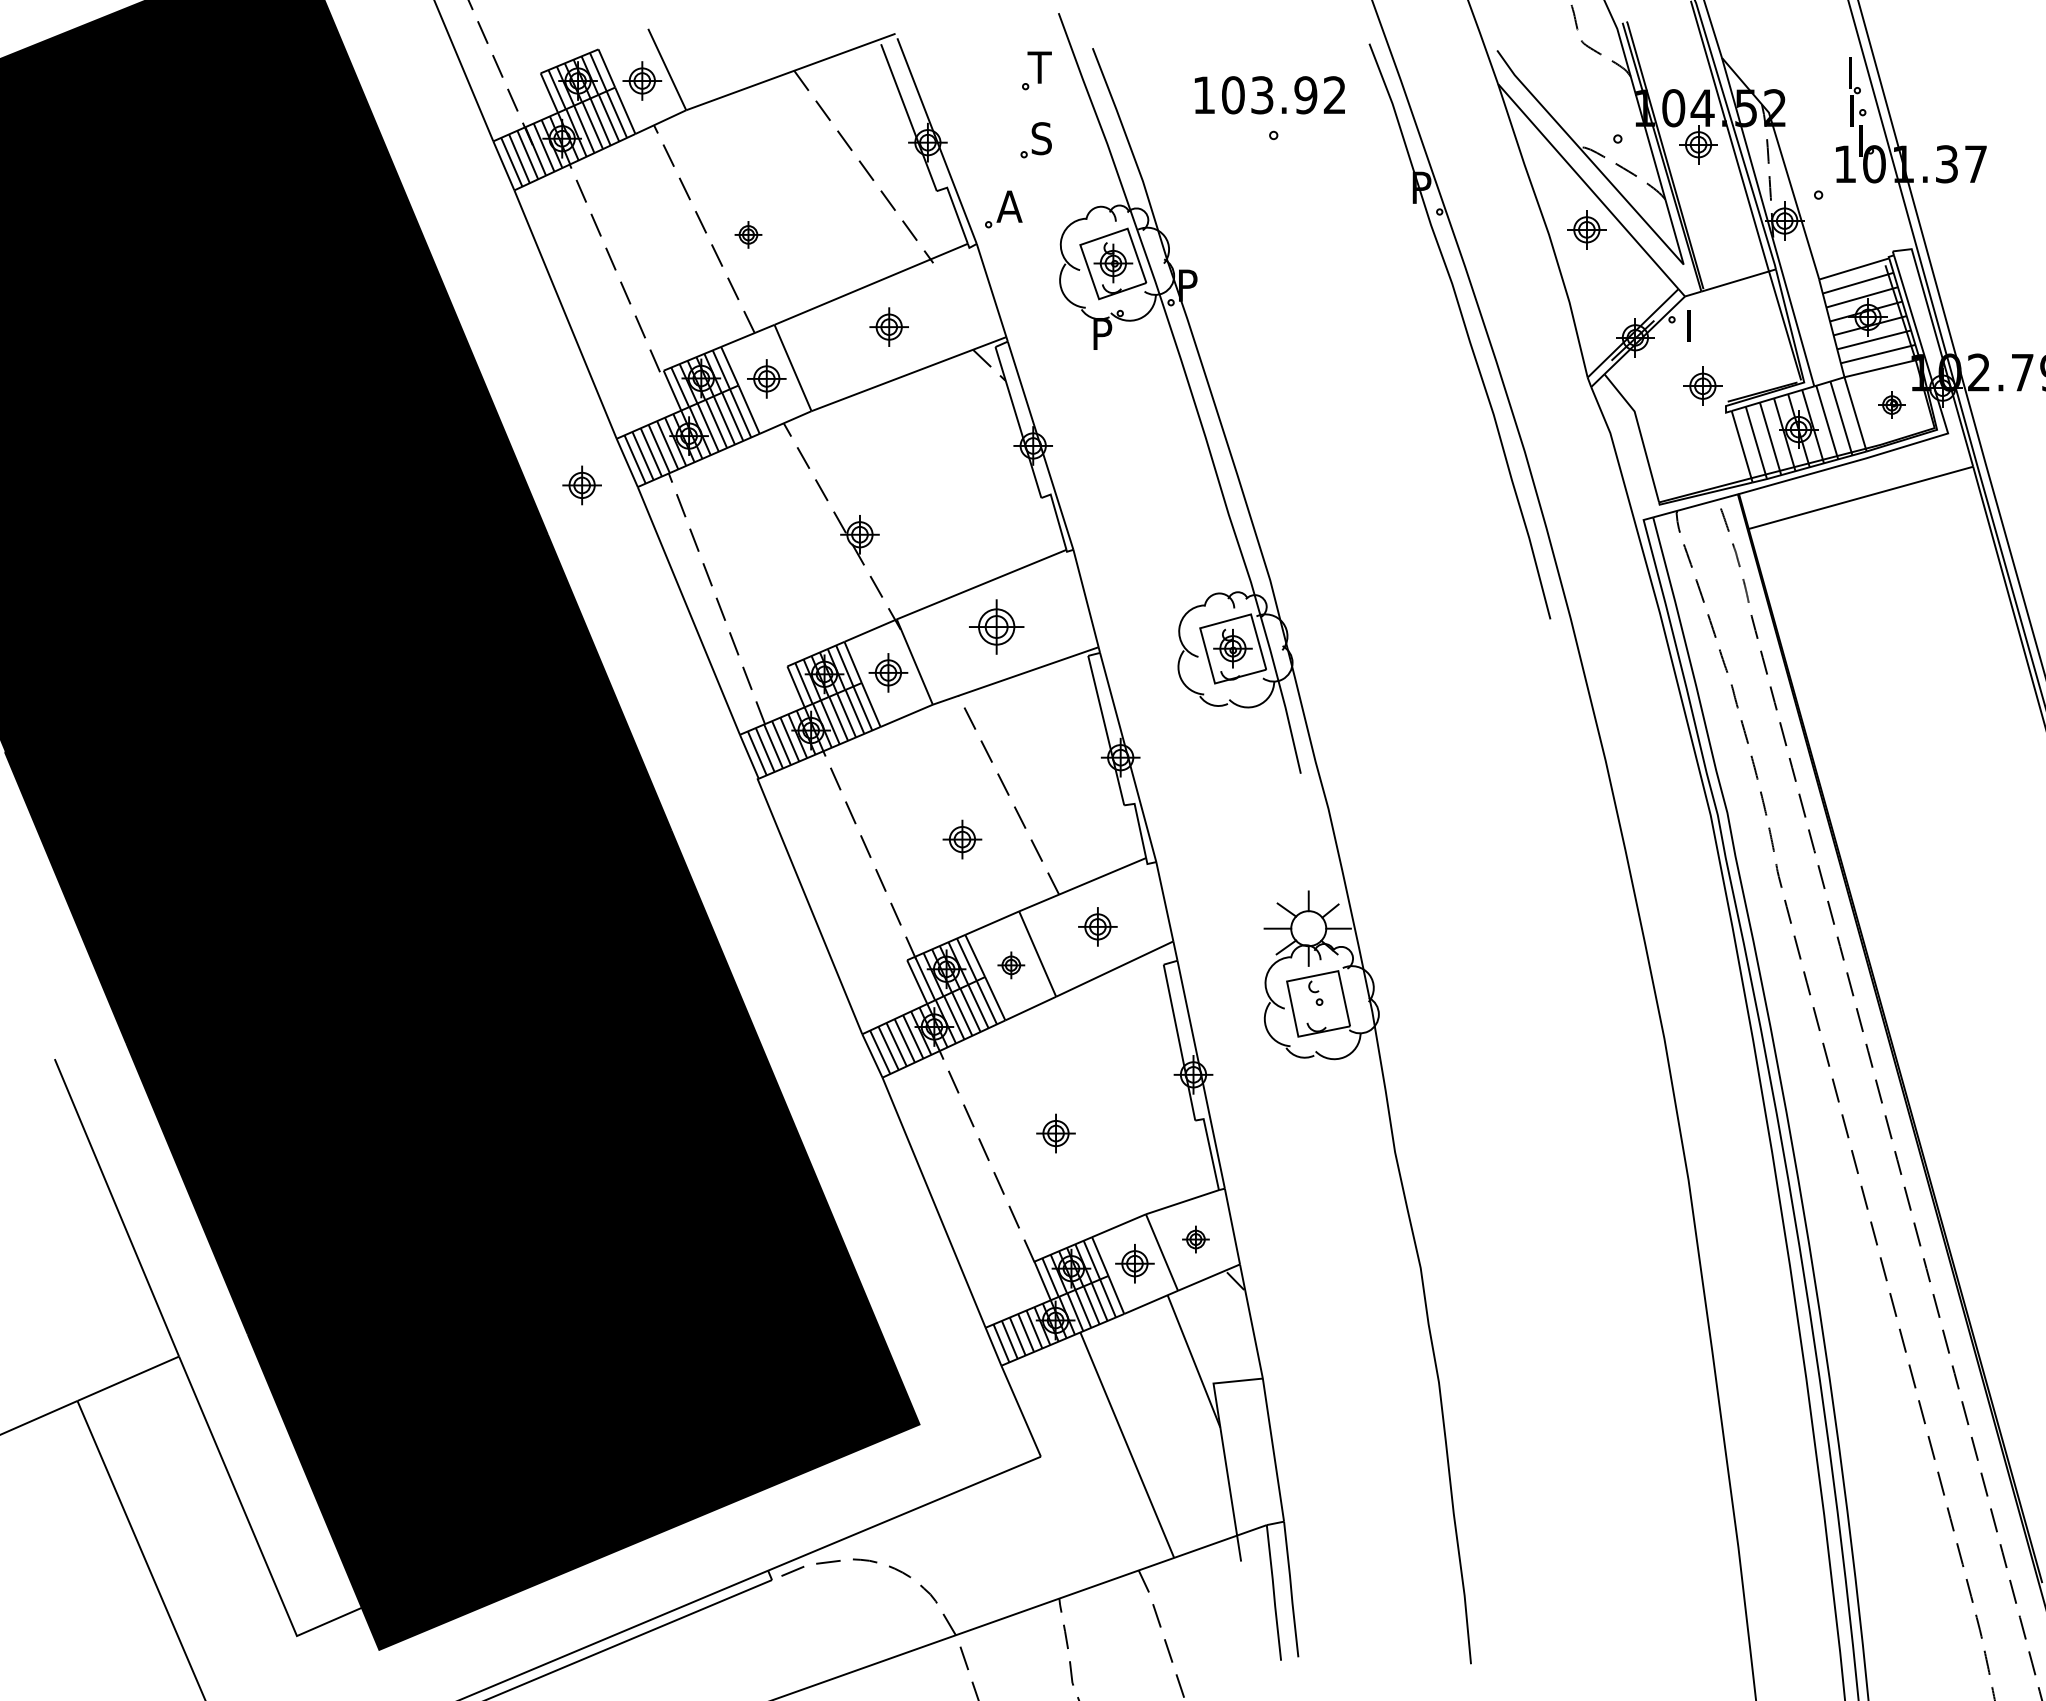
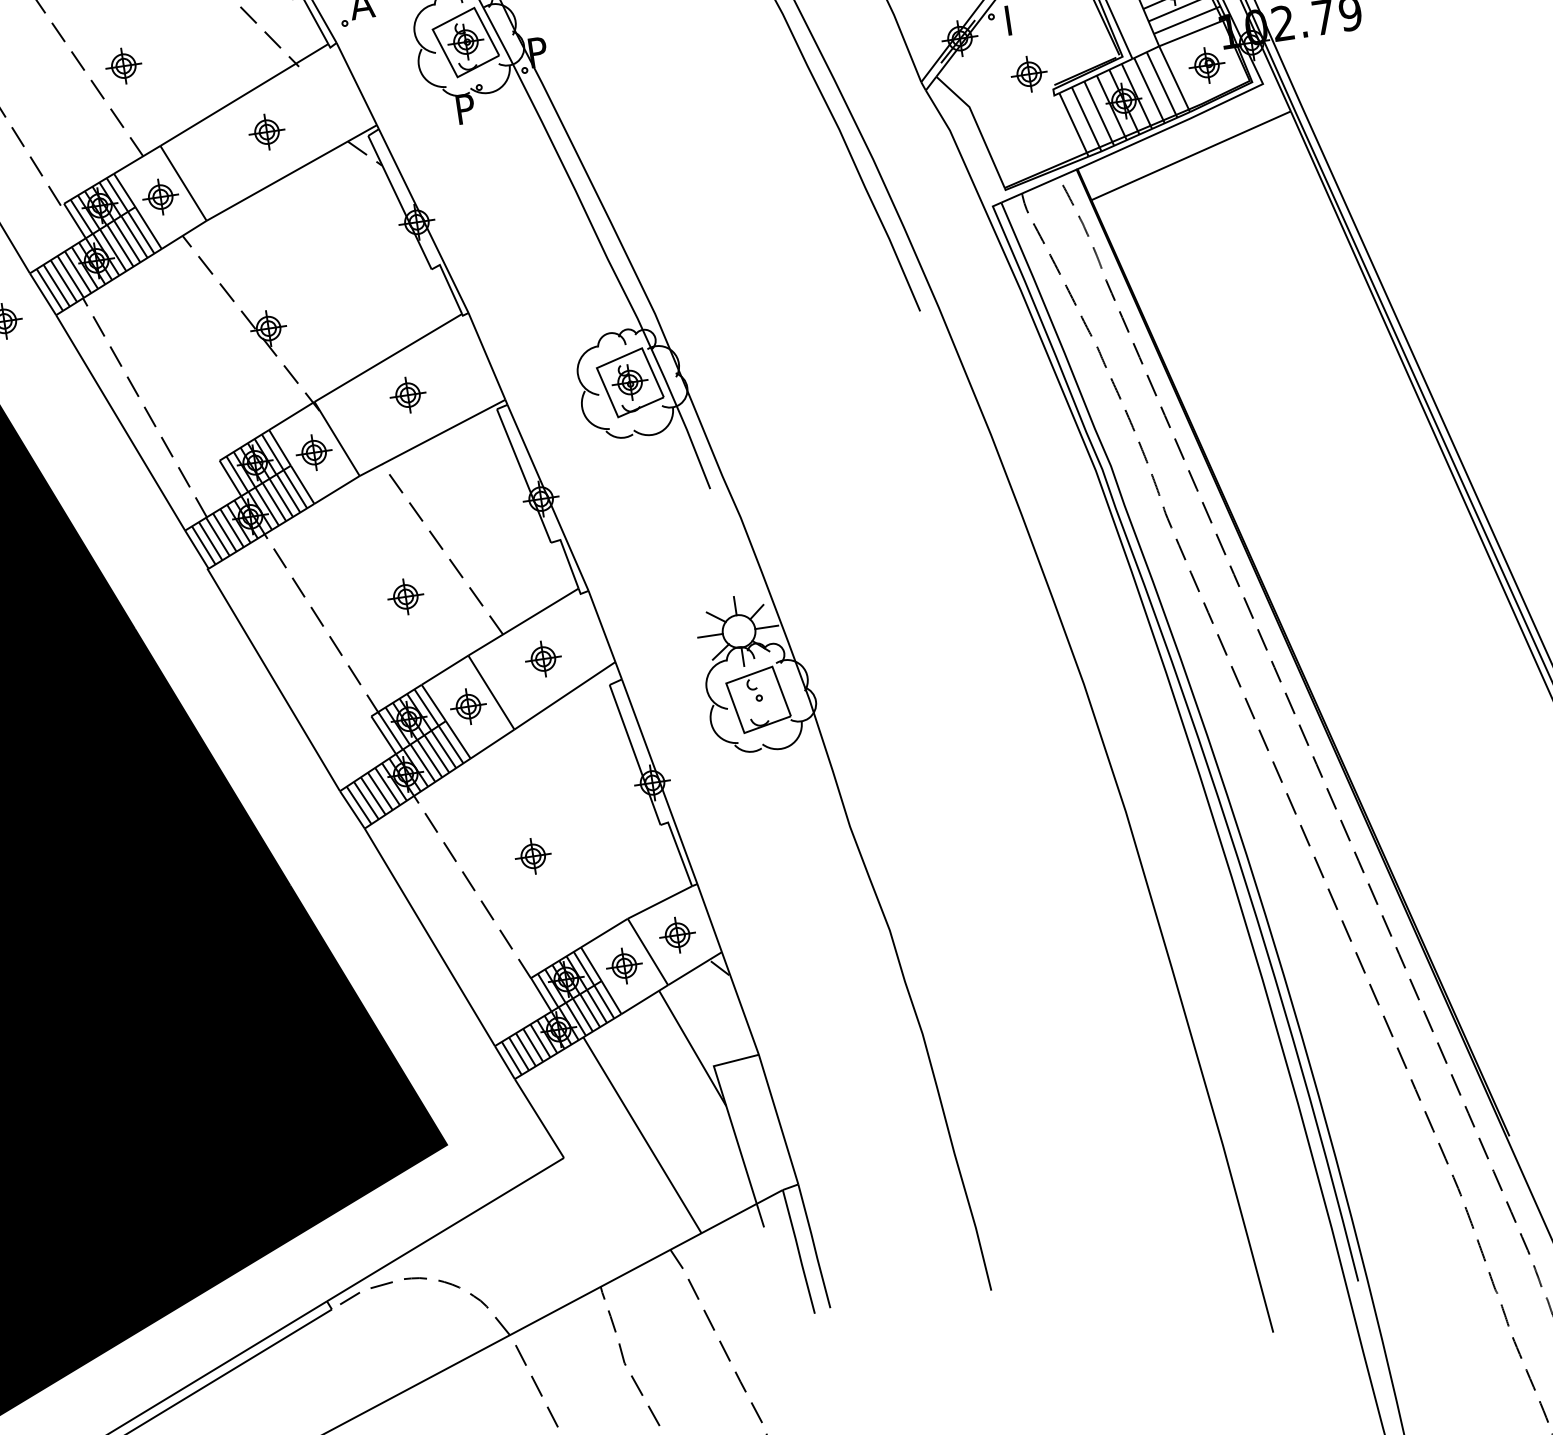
part: (748, 234) -> (123, 65), size x1.43
part: (1891, 404) -> (1206, 65), size x1.43
part: (996, 626) -> (407, 394), size x0.71
part: (1011, 965) -> (468, 706), size x1.43
part: (1195, 1239) -> (677, 935), size x1.43

